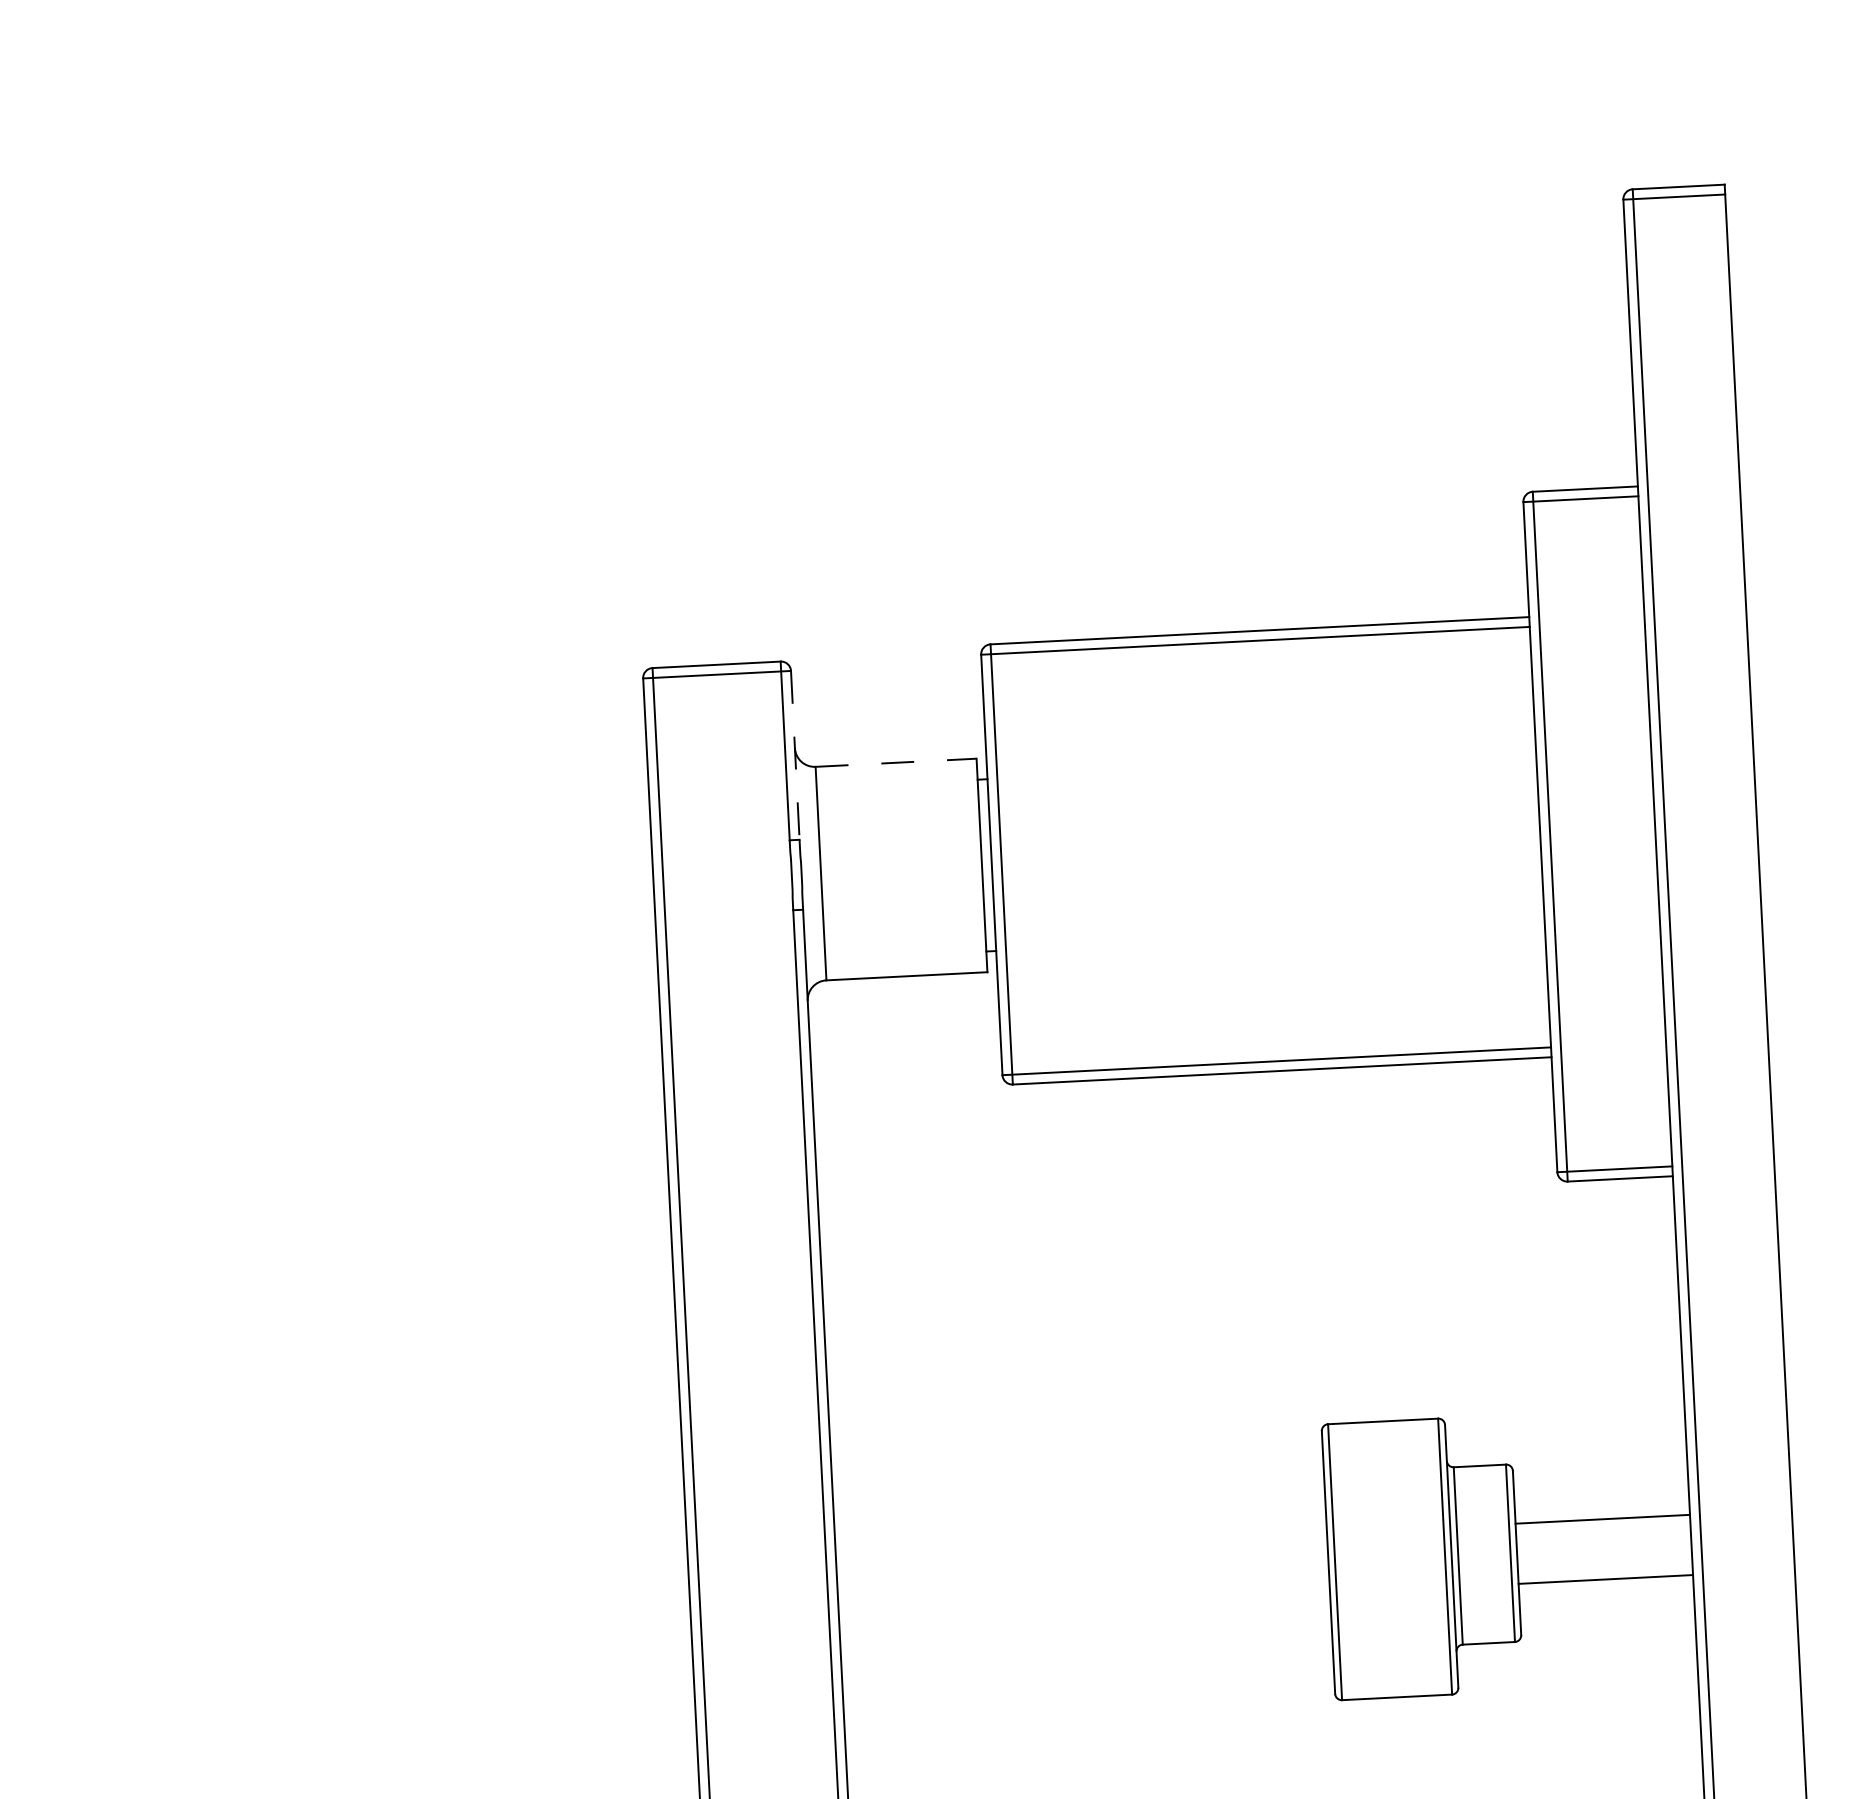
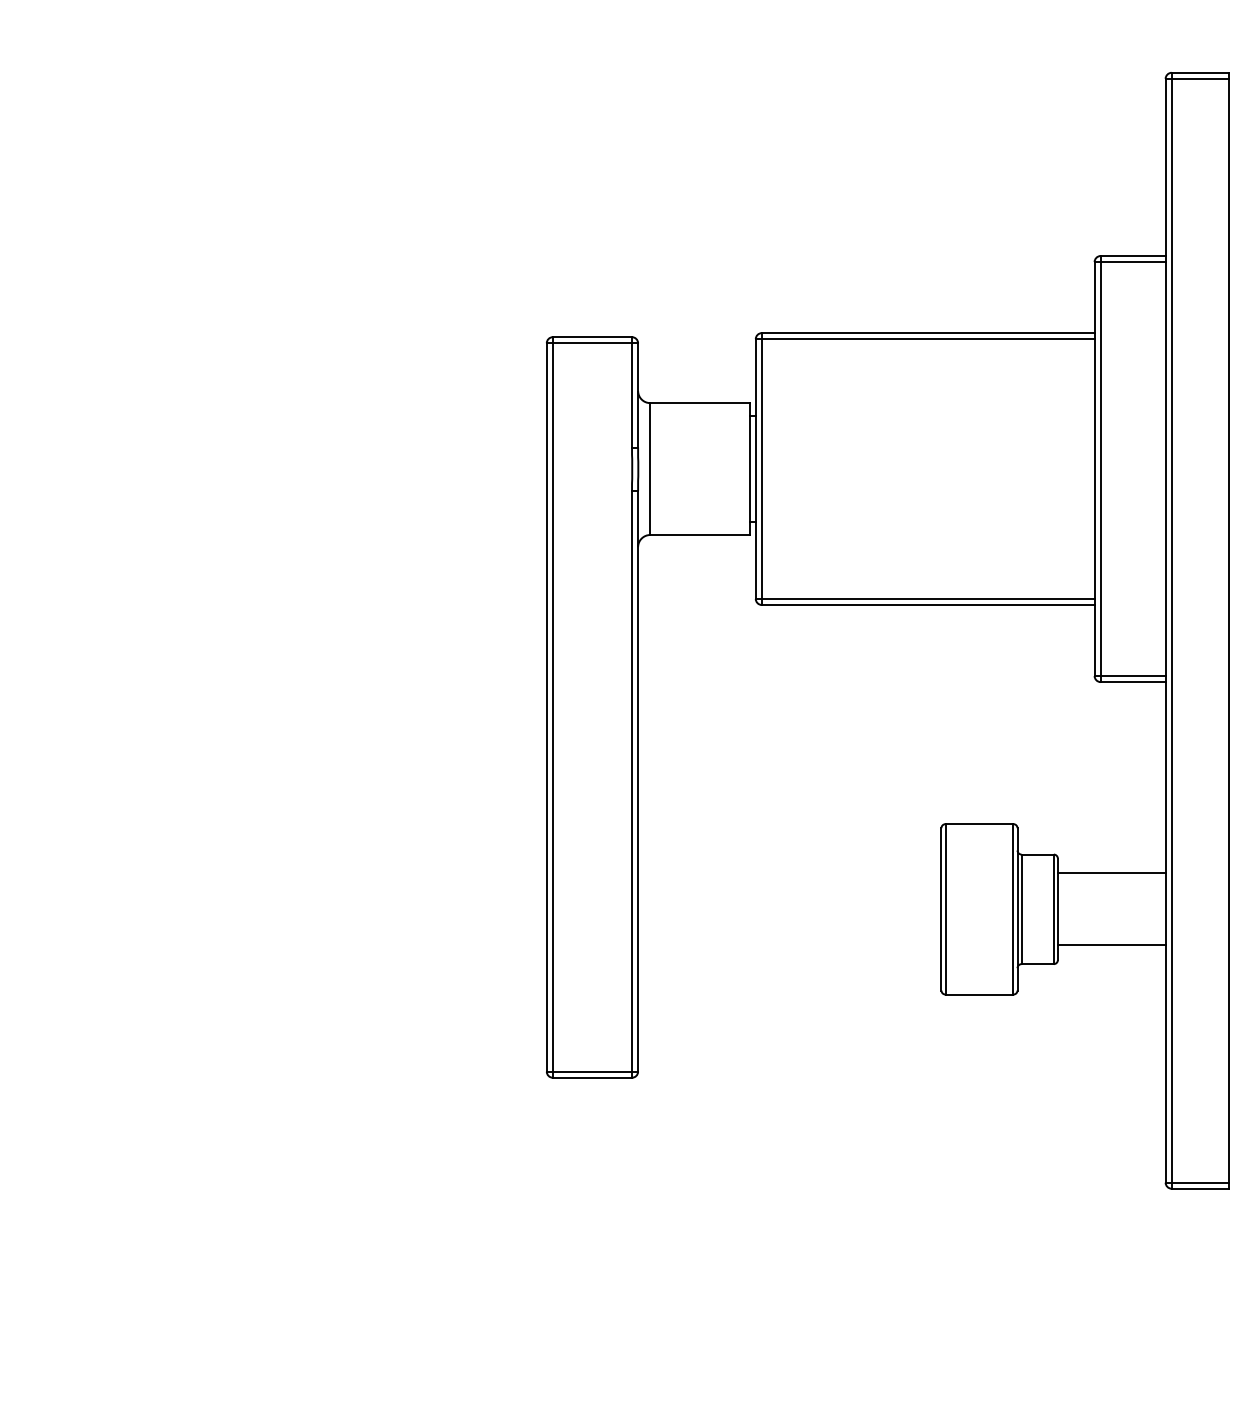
line: (795, 755) -> (638, 395), dashed -> solid
line: (895, 763) -> (699, 403), dashed -> solid
line: (1602, 1519) -> (1111, 945), moved
line: (1605, 1579) -> (1111, 873), moved

